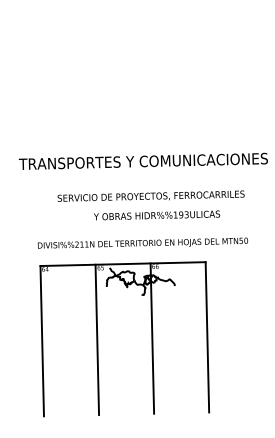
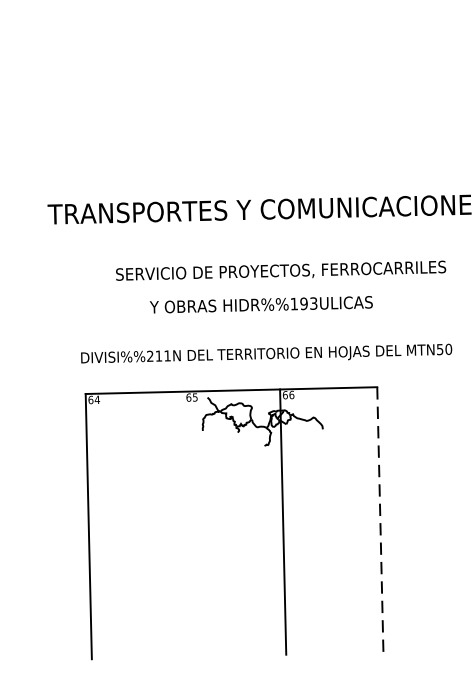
text: (157, 215) -> (262, 304), moved
line: (207, 337) -> (380, 520), solid -> dashed
line: (97, 339) -> (186, 523), removed

